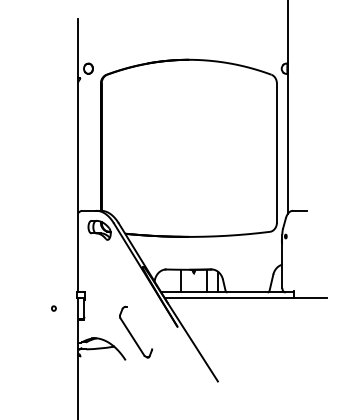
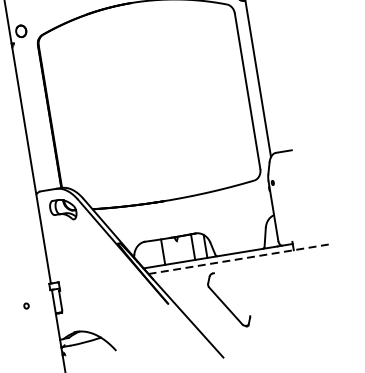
line: (246, 298) -> (240, 259), solid -> dashed
part: (136, 331) -> (229, 299), moved

